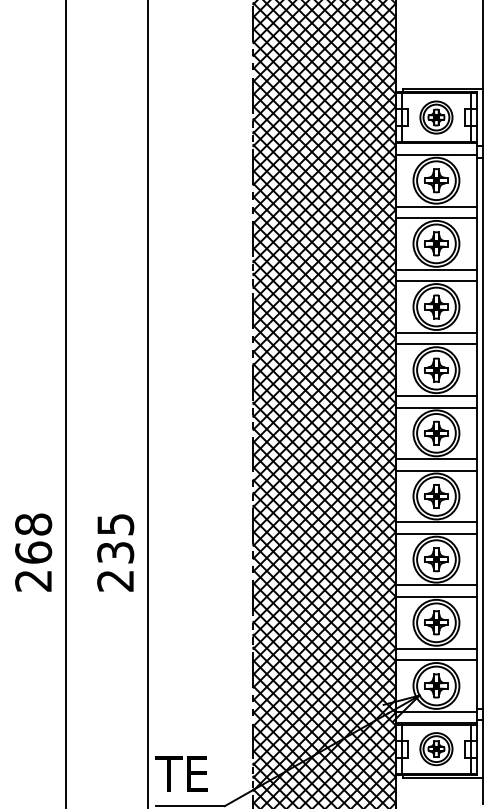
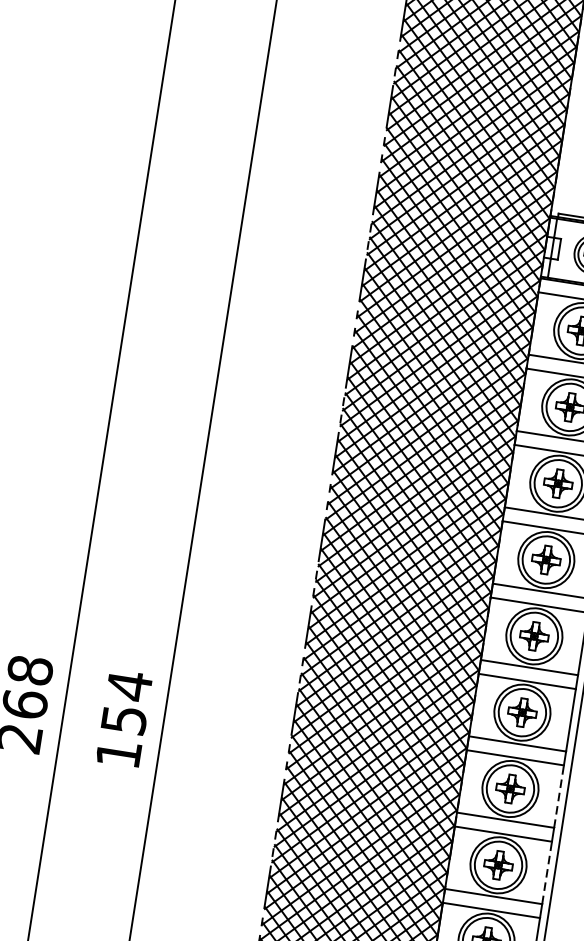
text: (115, 552) -> (124, 719), 235 -> 154
line: (476, 559) -> (558, 796), solid -> dashed
line: (476, 622) -> (546, 872), solid -> dashed

